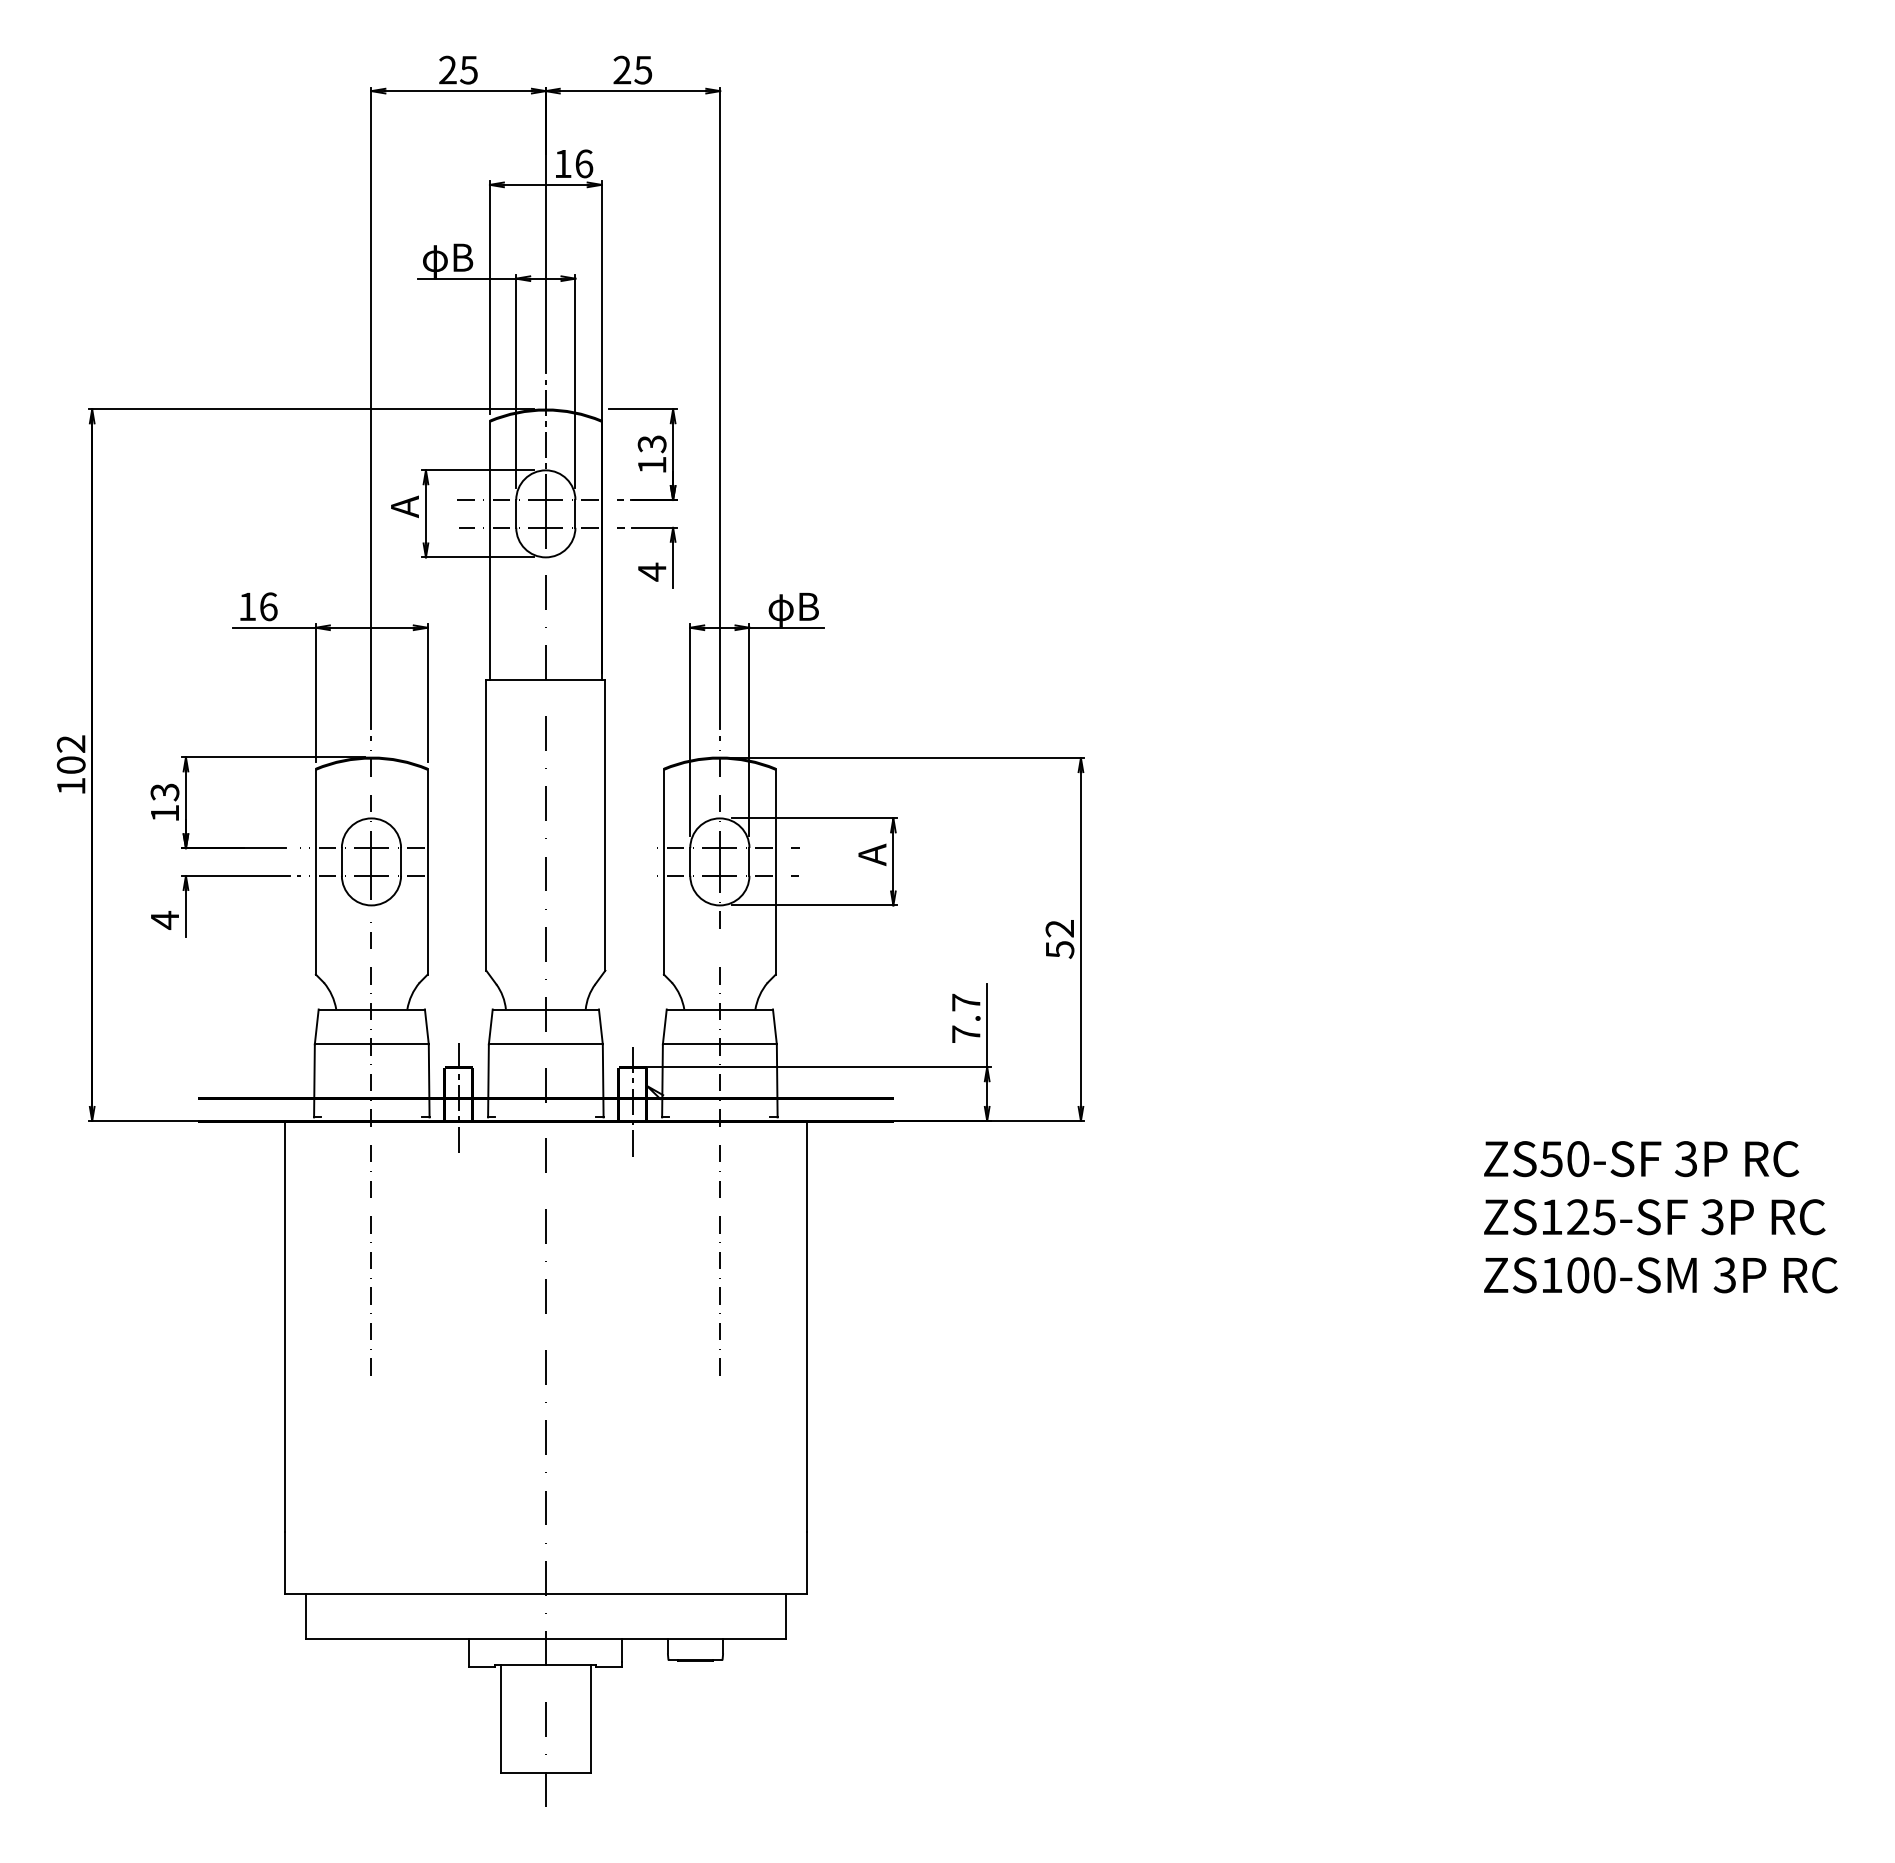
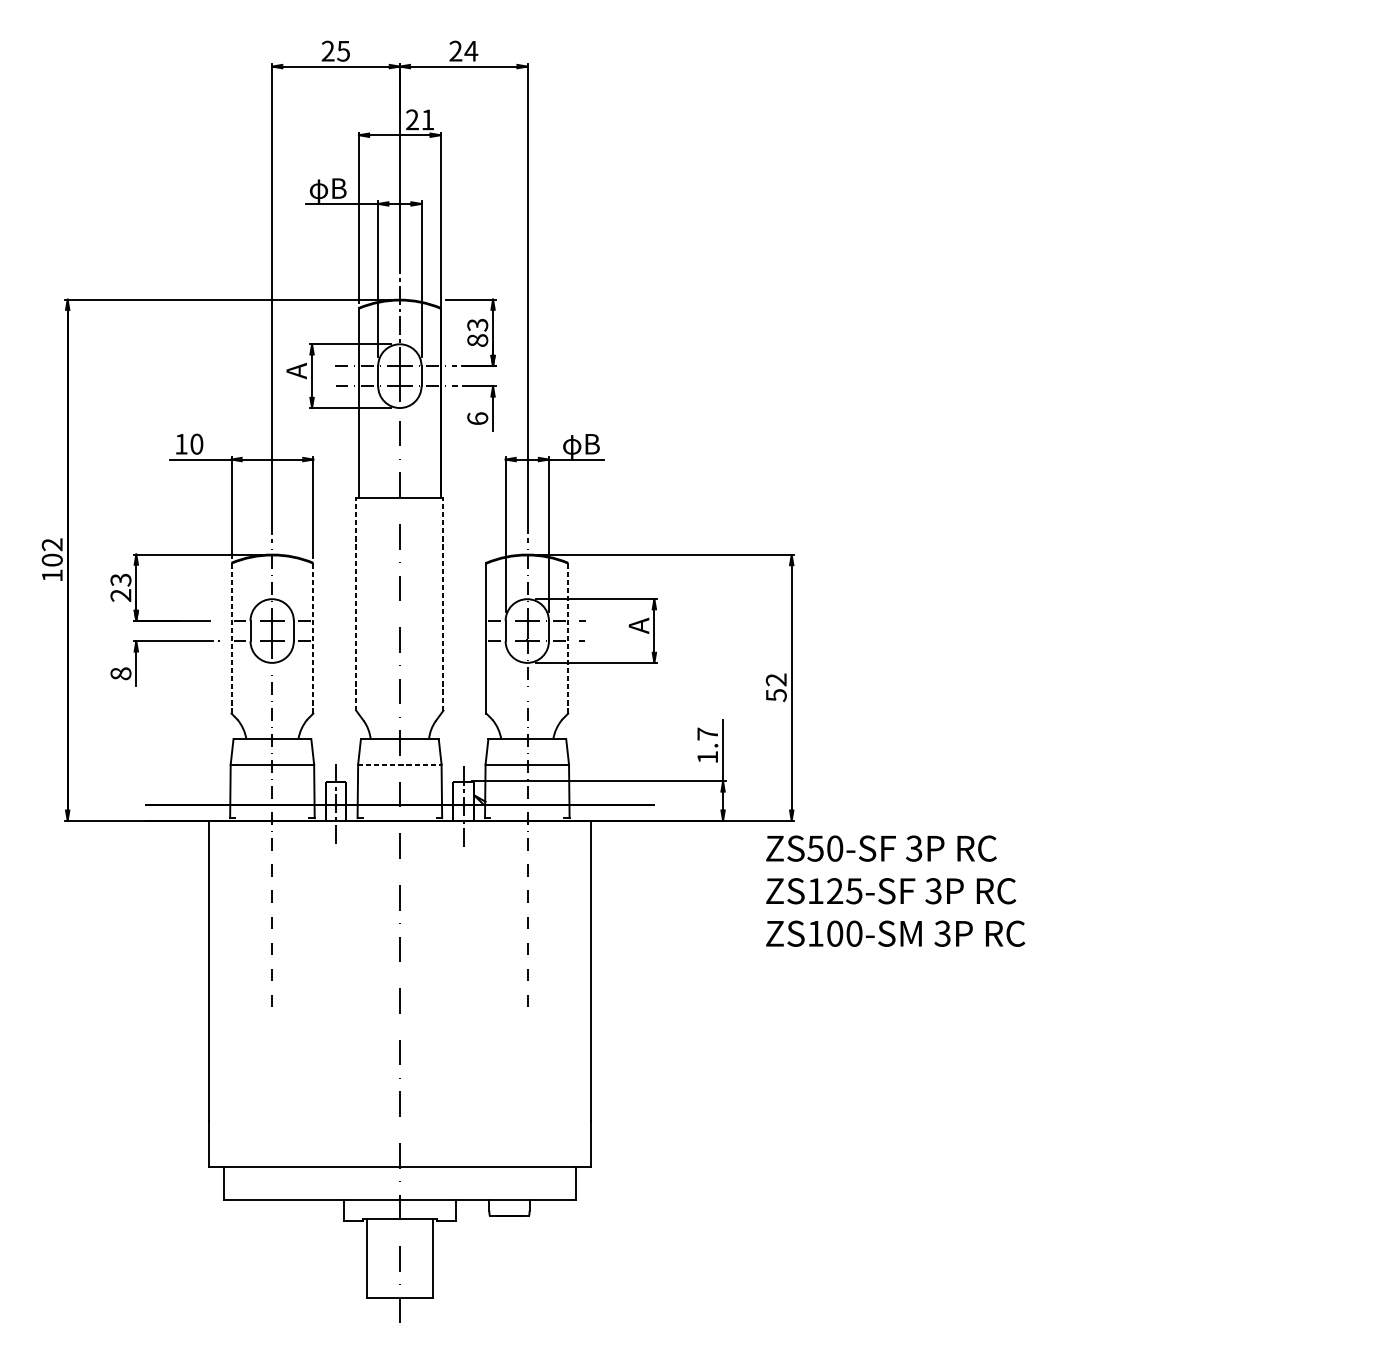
text: (642, 70) -> (470, 51), 25 -> 24
text: (573, 163) -> (420, 119), 16 -> 21
text: (651, 464) -> (477, 340), 13 -> 83
text: (651, 571) -> (477, 418), 4 -> 6
text: (268, 606) -> (196, 444), 16 -> 10
text: (164, 813) -> (120, 595), 13 -> 23
line: (486, 824) -> (356, 603), solid -> dashed
line: (605, 824) -> (443, 603), solid -> dashed
line: (315, 871) -> (231, 638), solid -> dashed
line: (427, 871) -> (313, 638), solid -> dashed
line: (775, 871) -> (568, 638), solid -> dashed
text: (164, 919) -> (120, 673), 4 -> 8
text: (966, 1033) -> (707, 756), 7.7 -> 1.7
line: (545, 1044) -> (399, 764), solid -> dashed
text: (1660, 1217) -> (895, 891), moved

